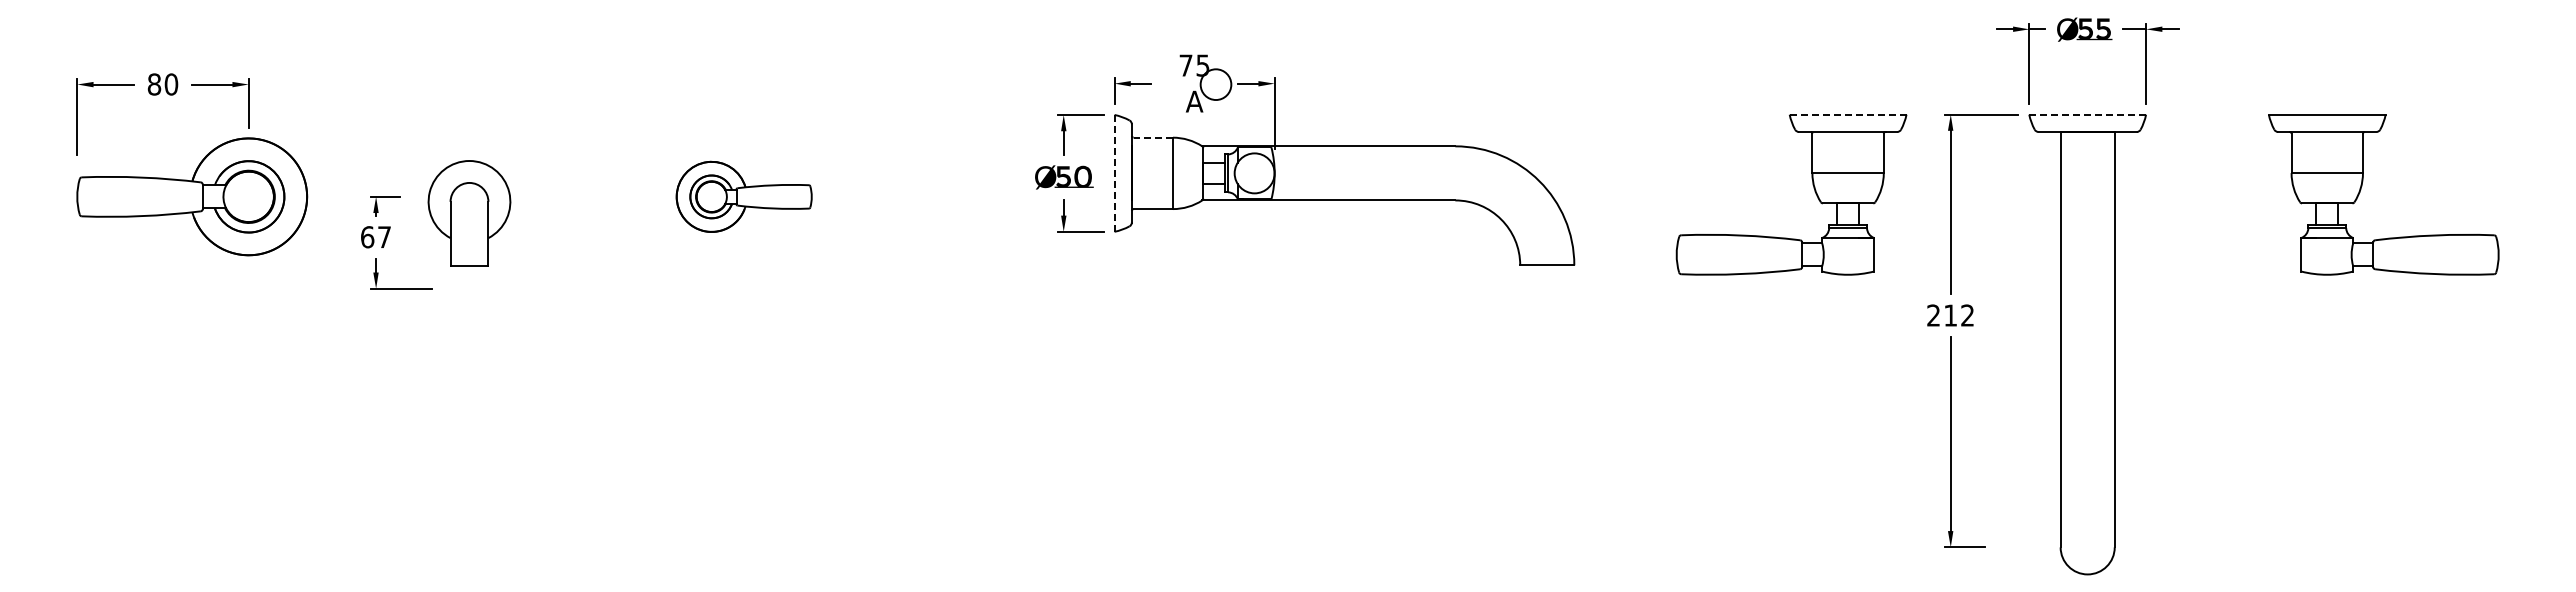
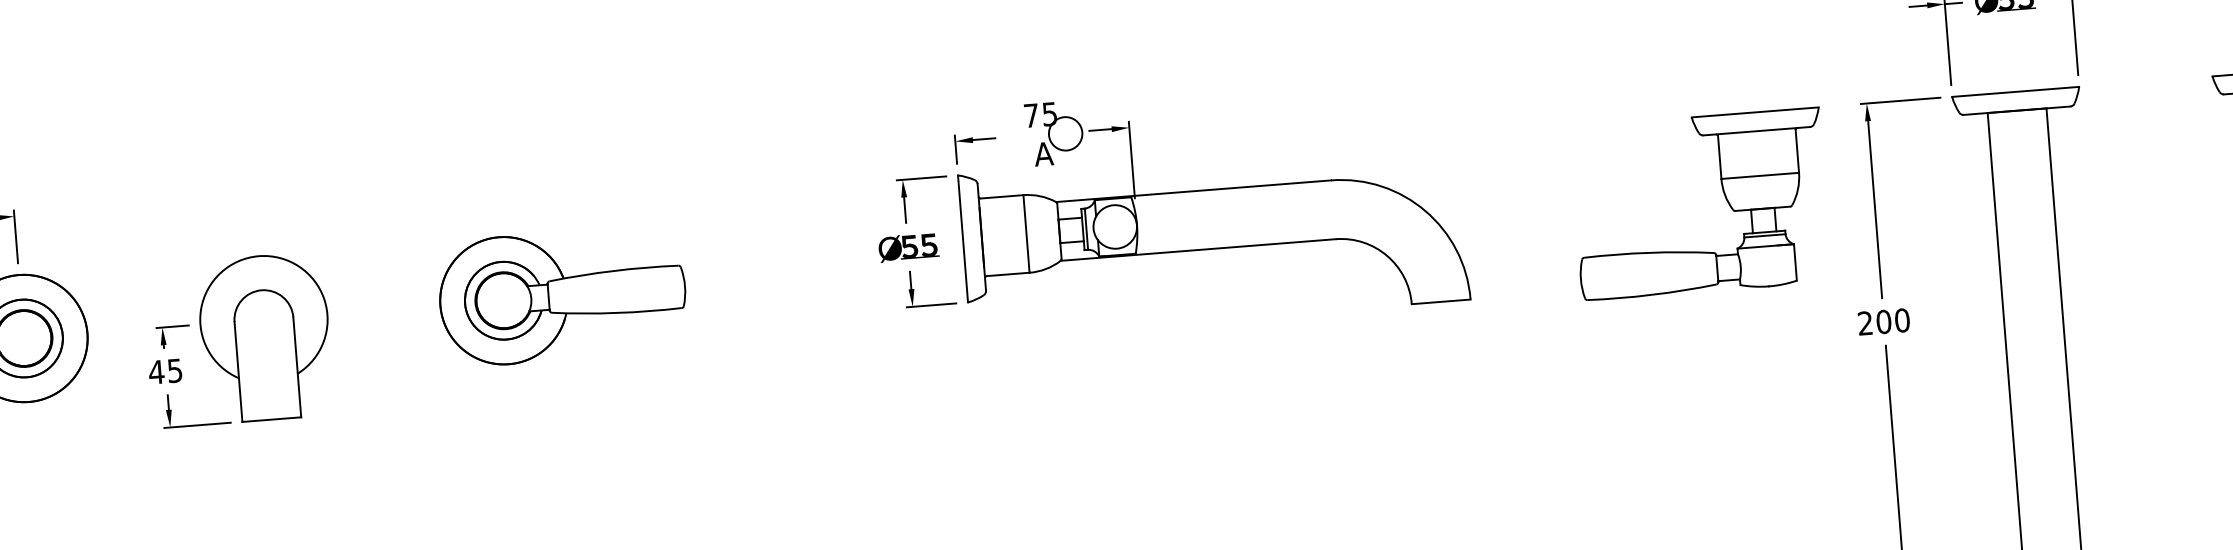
line: (1848, 114) -> (1755, 112), dashed -> solid
line: (2088, 114) -> (2016, 91), dashed -> solid
line: (1153, 137) -> (1002, 196), dashed -> solid
line: (1114, 172) -> (962, 237), dashed -> solid
text: (1064, 177) -> (908, 247), 50 -> 55
part: (743, 196) -> (561, 295), size x1.67
part: (469, 213) -> (265, 337), size x1.43
text: (375, 237) -> (165, 371), 67 -> 45
text: (1959, 315) -> (1893, 321), 212 -> 200

